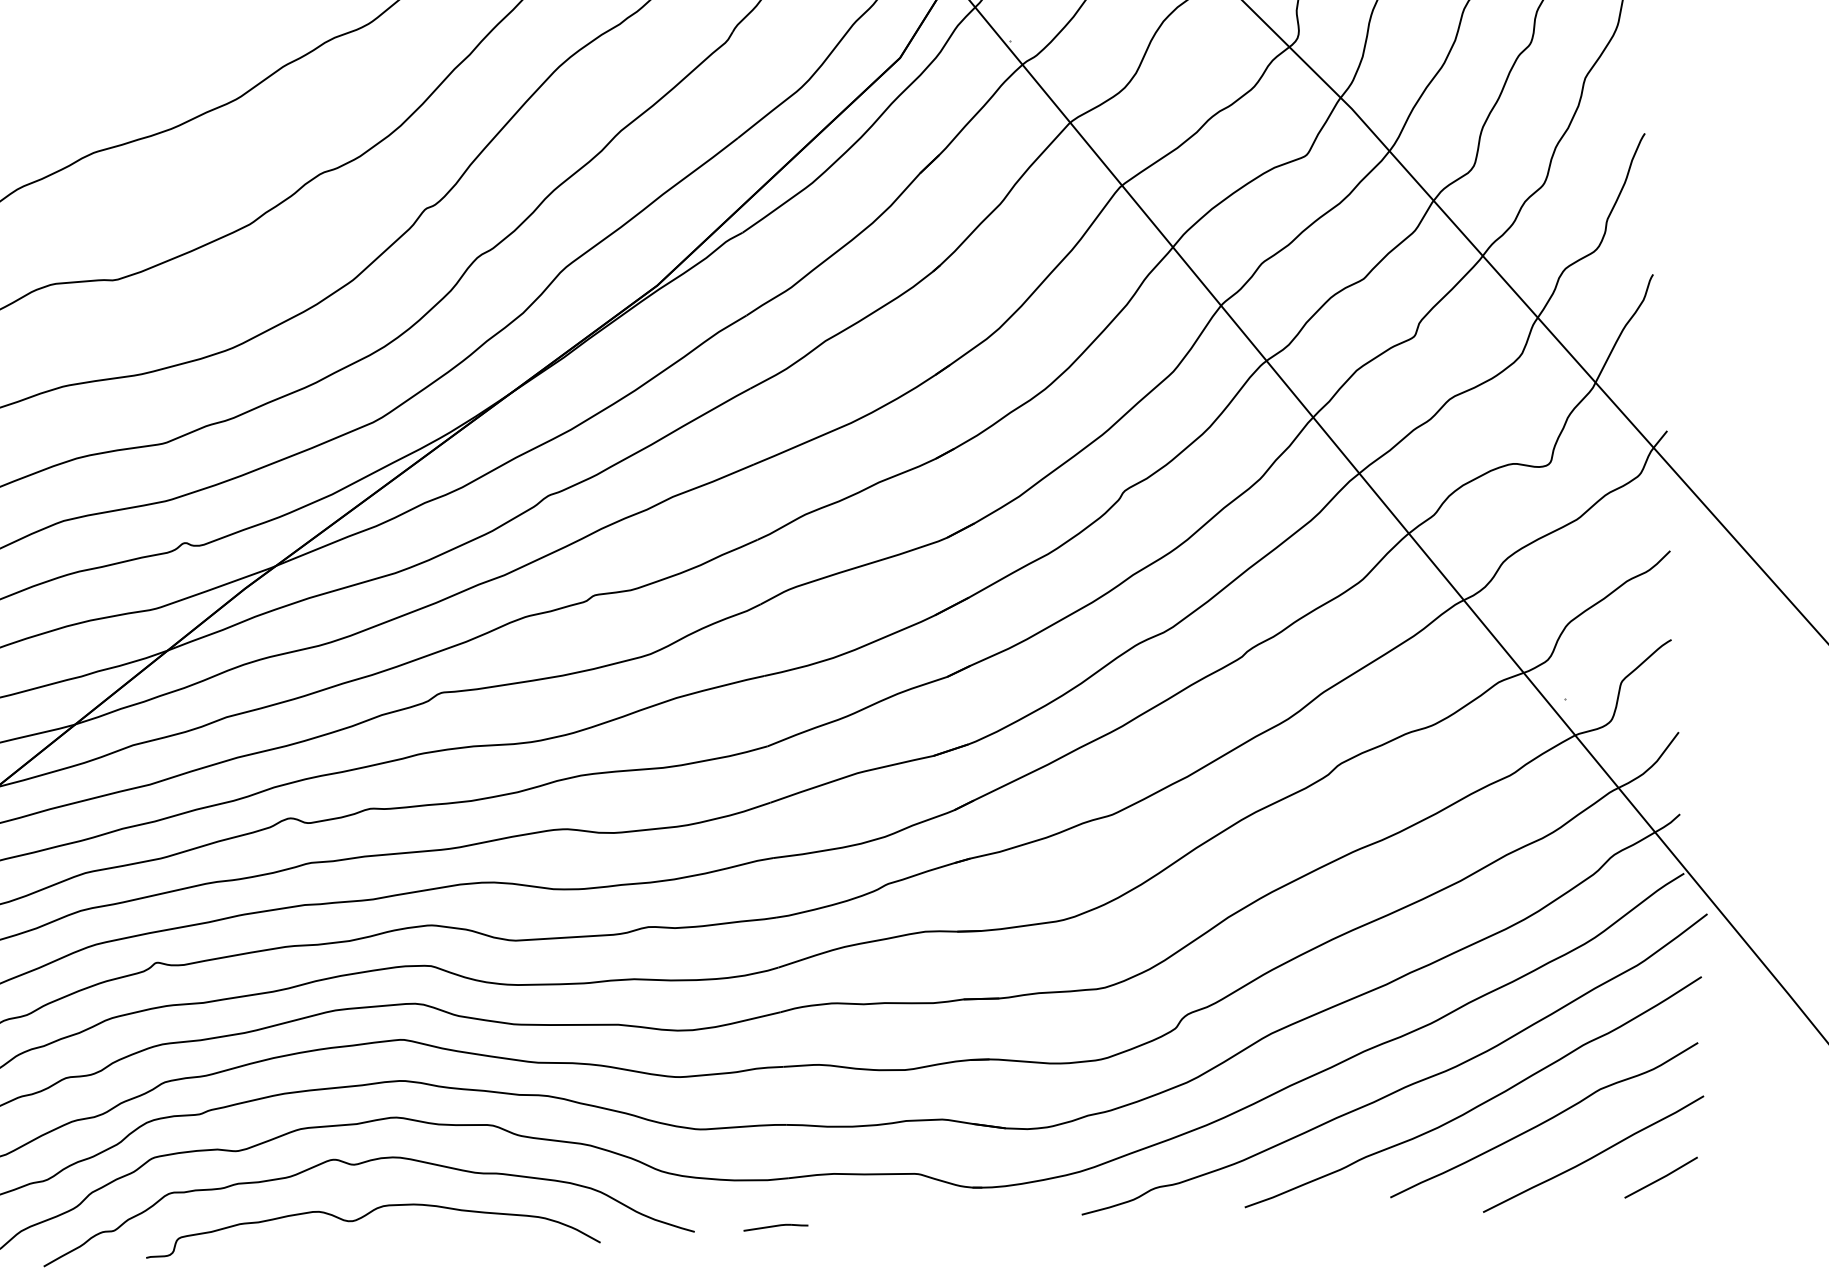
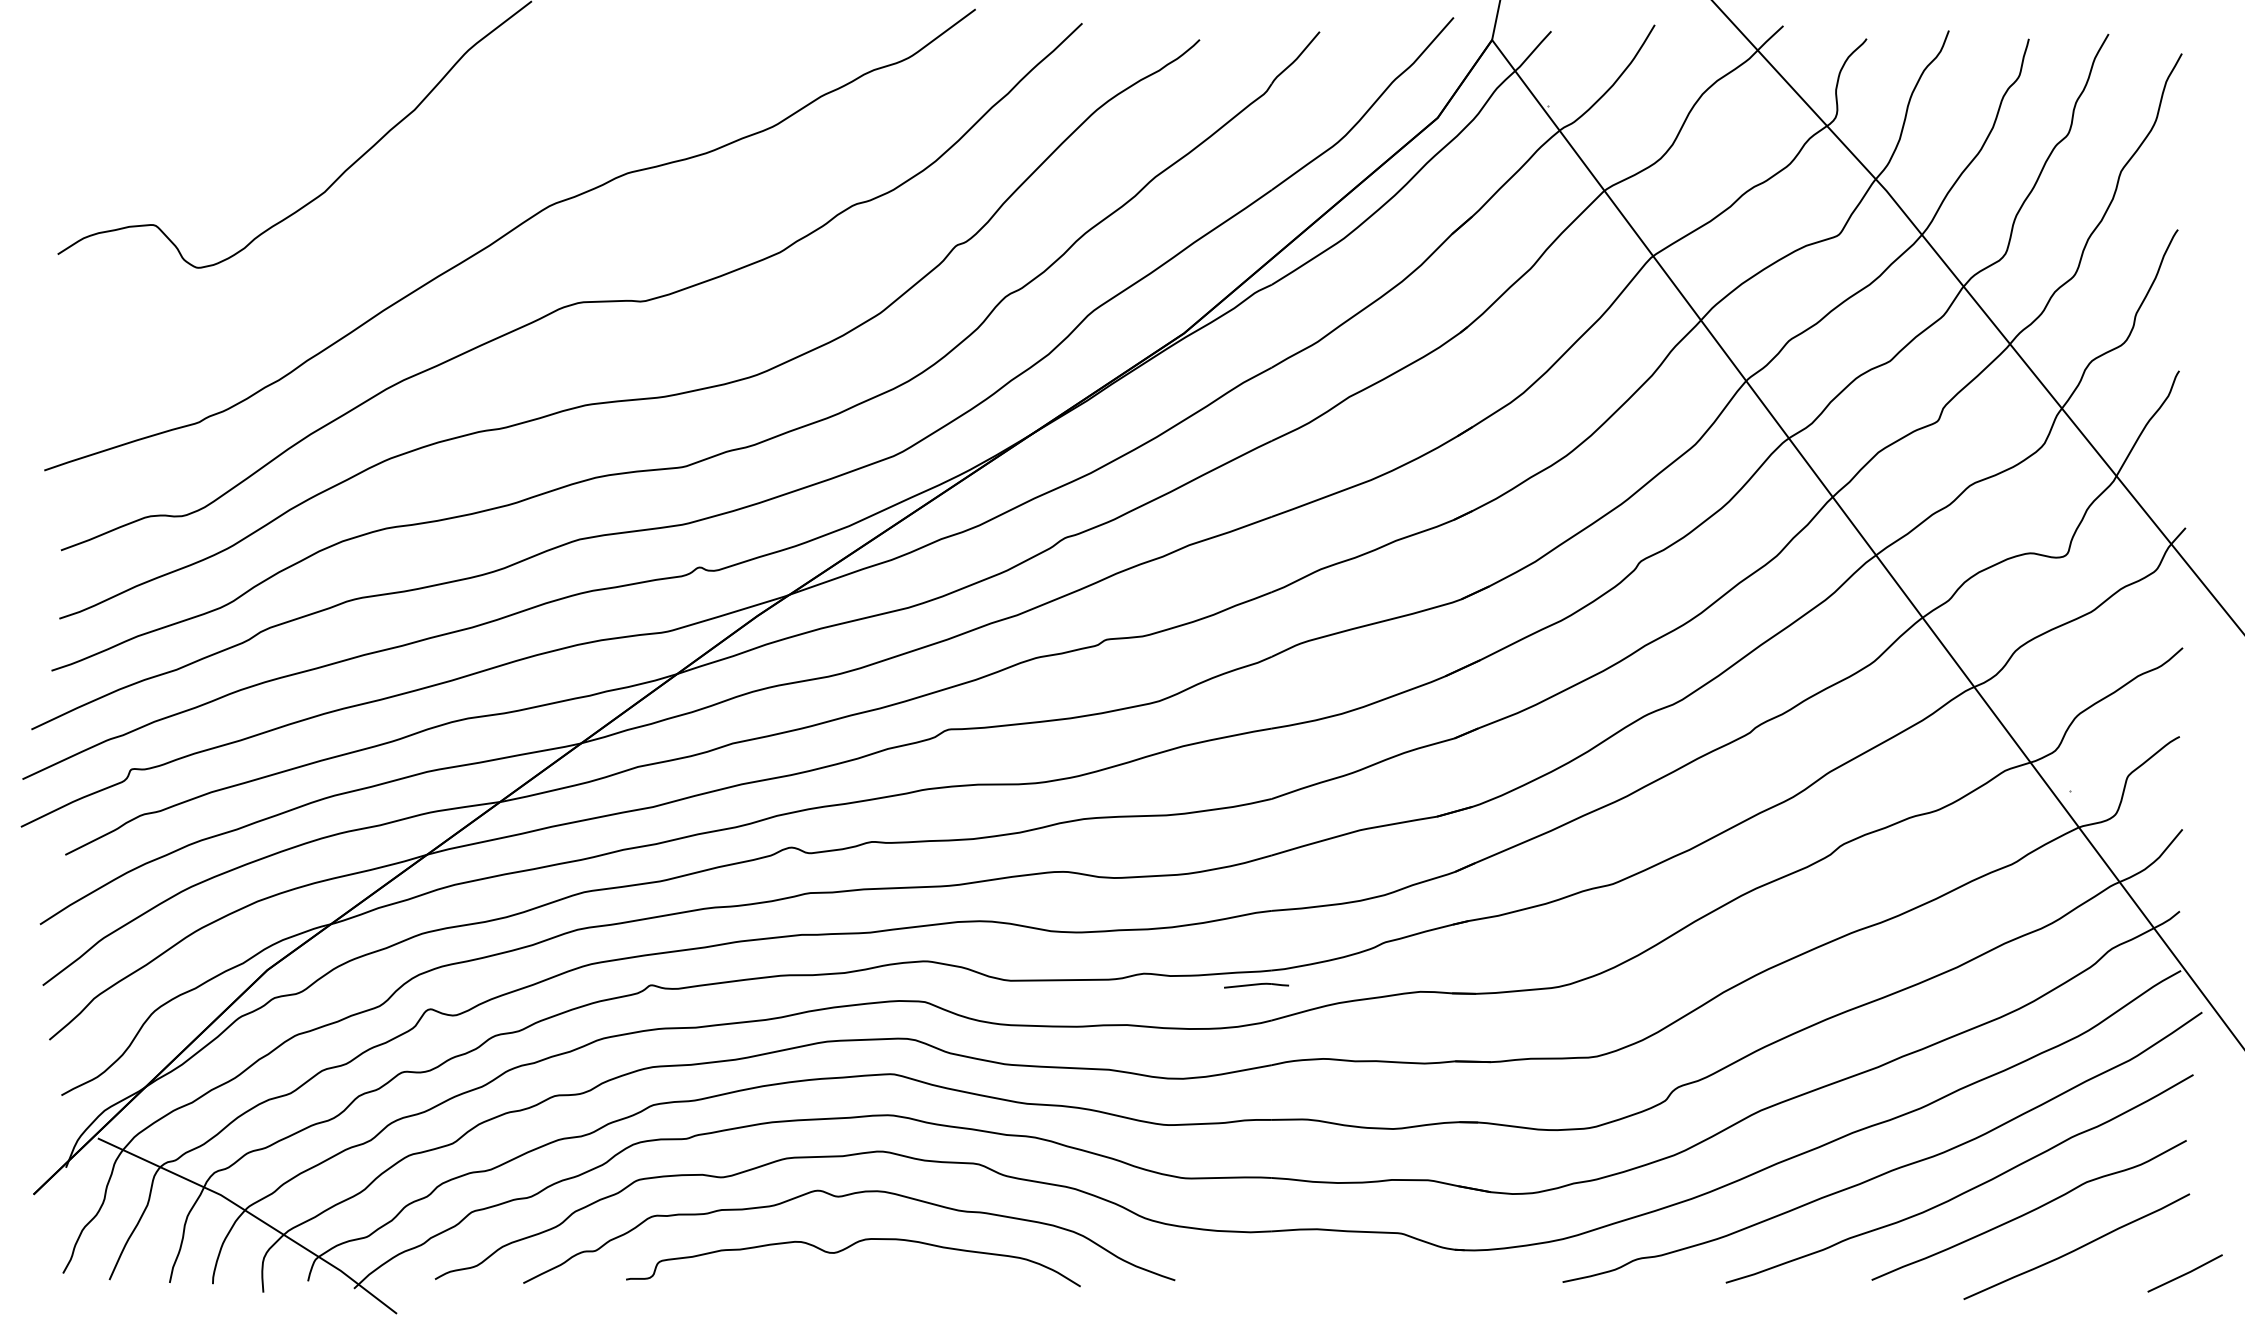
line: (1660, 1177) -> (2184, 1273), moved
part: (775, 1227) -> (1256, 985), moved

